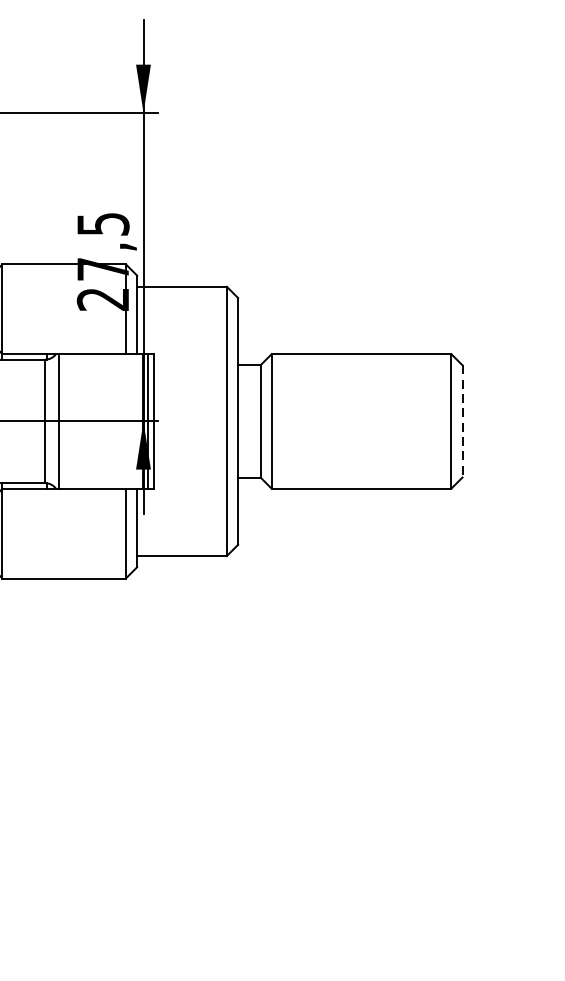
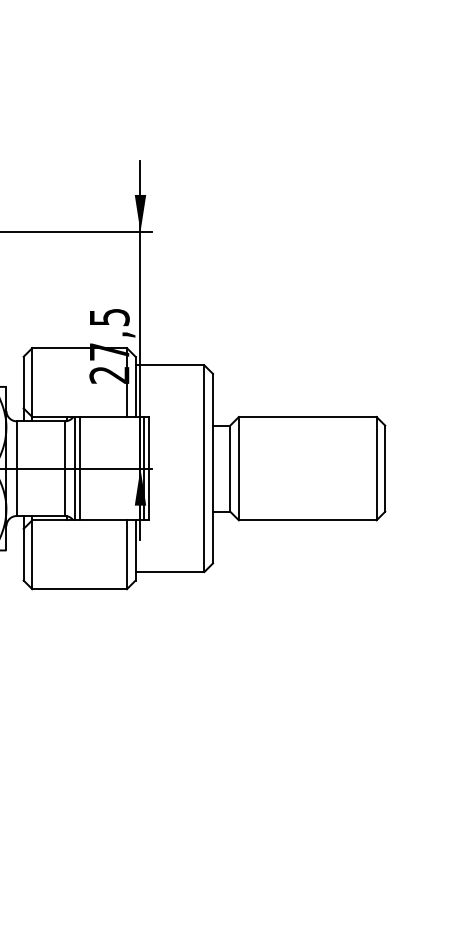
line: (64, 421) -> (79, 468), added
line: (462, 422) -> (385, 469), dashed -> solid

